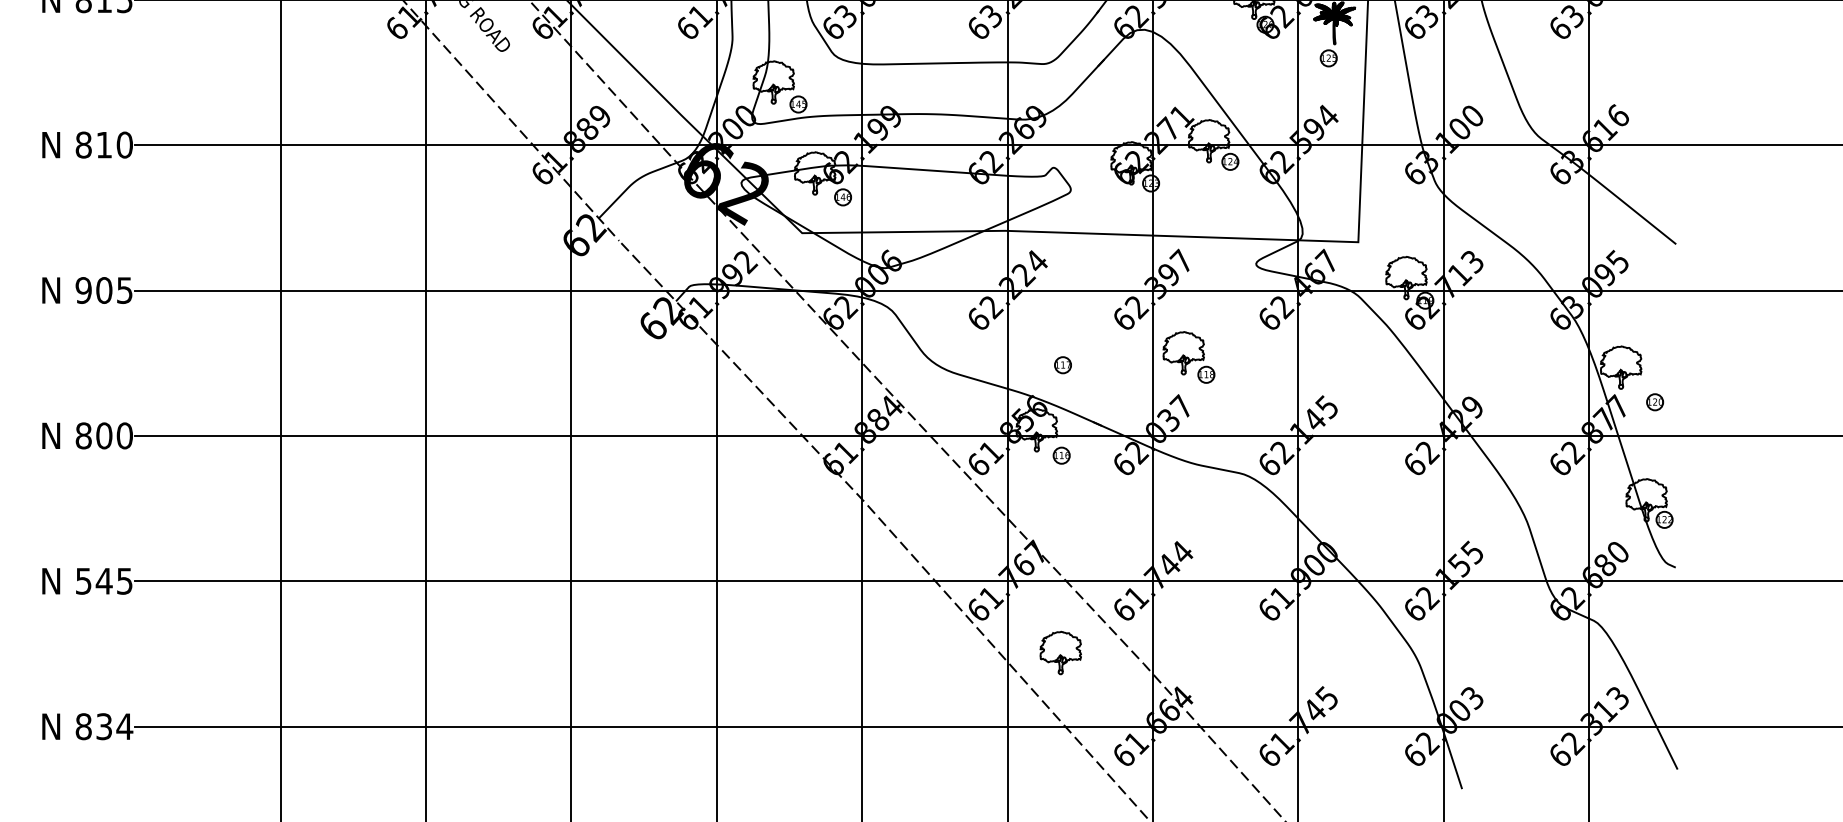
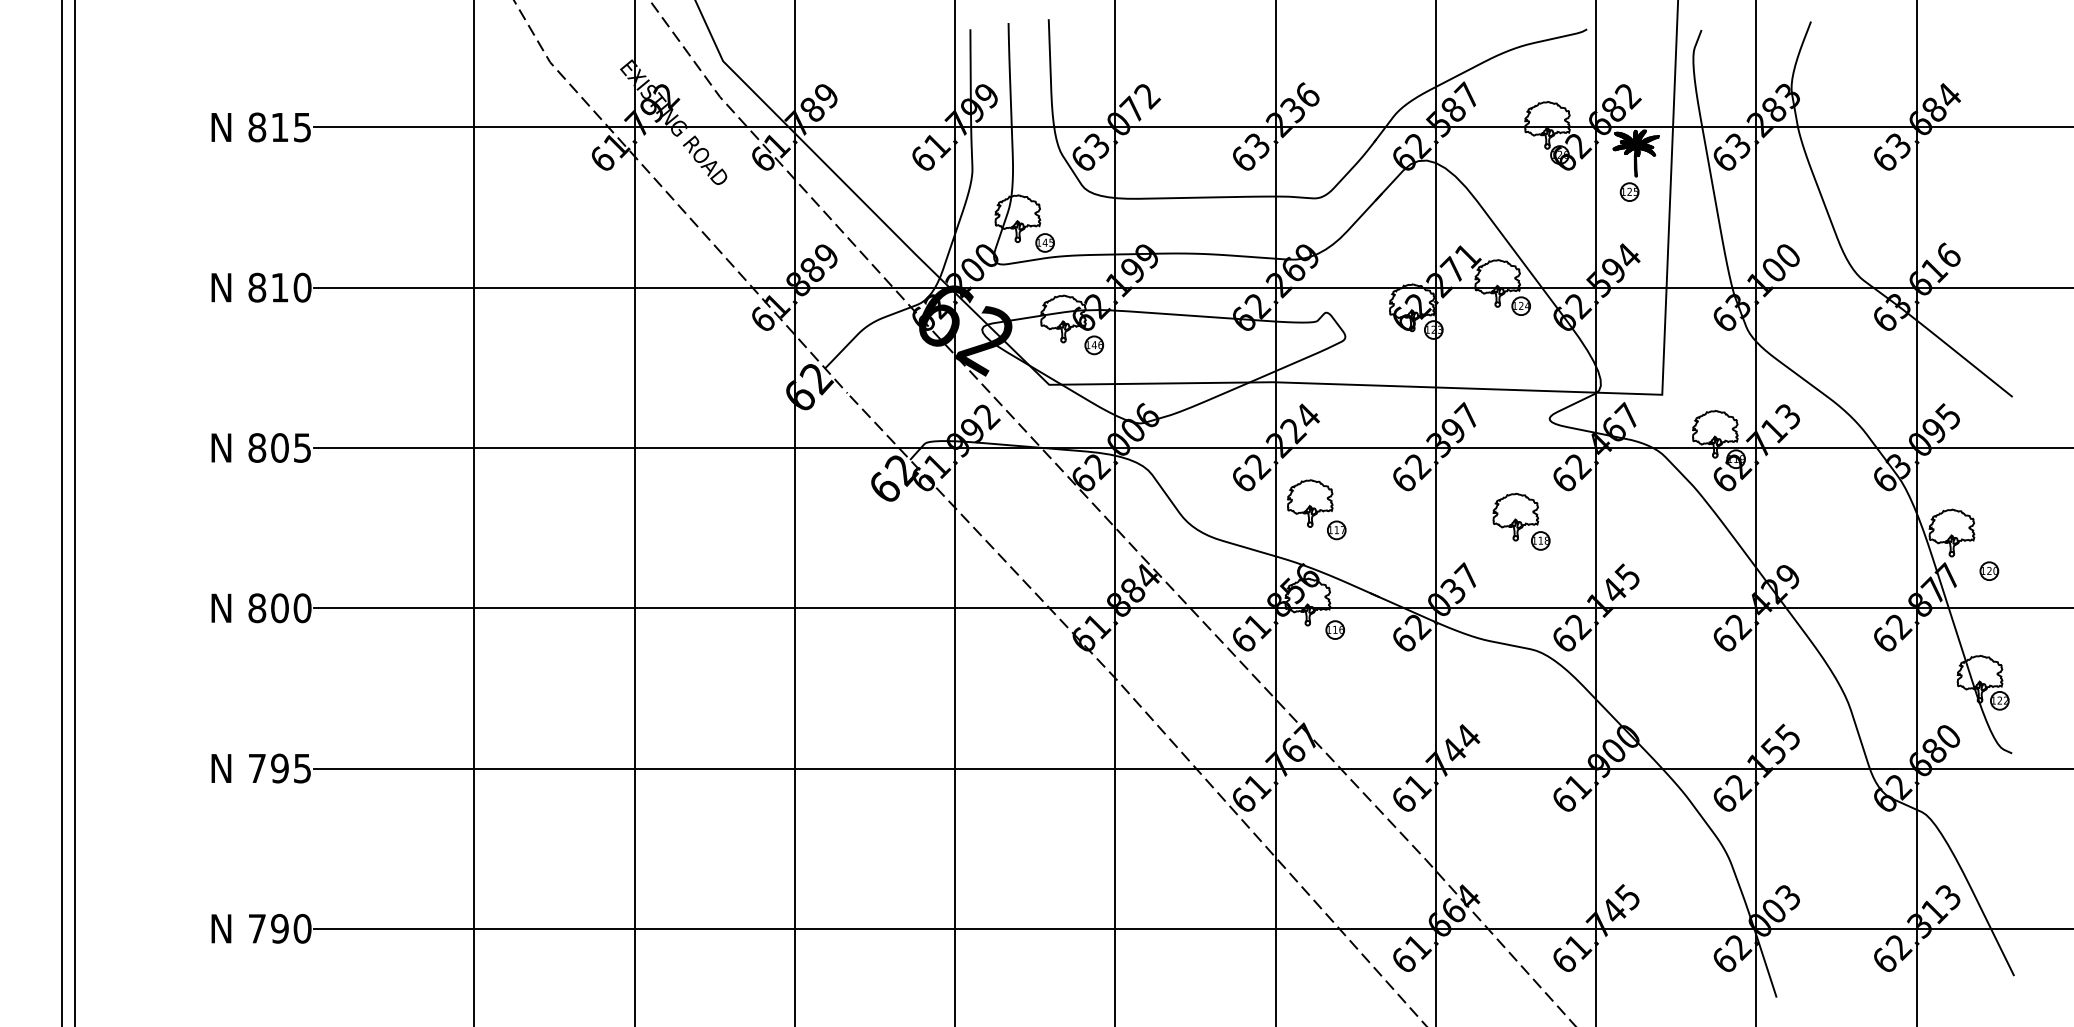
text: (83, 290) -> (257, 447), 905 -> 805
part: (1188, 357) -> (1521, 521), moved
text: (93, 581) -> (268, 768), 545 -> 795
part: (1061, 652) -> (1310, 503), moved
text: (103, 726) -> (279, 928), 834 -> 790

